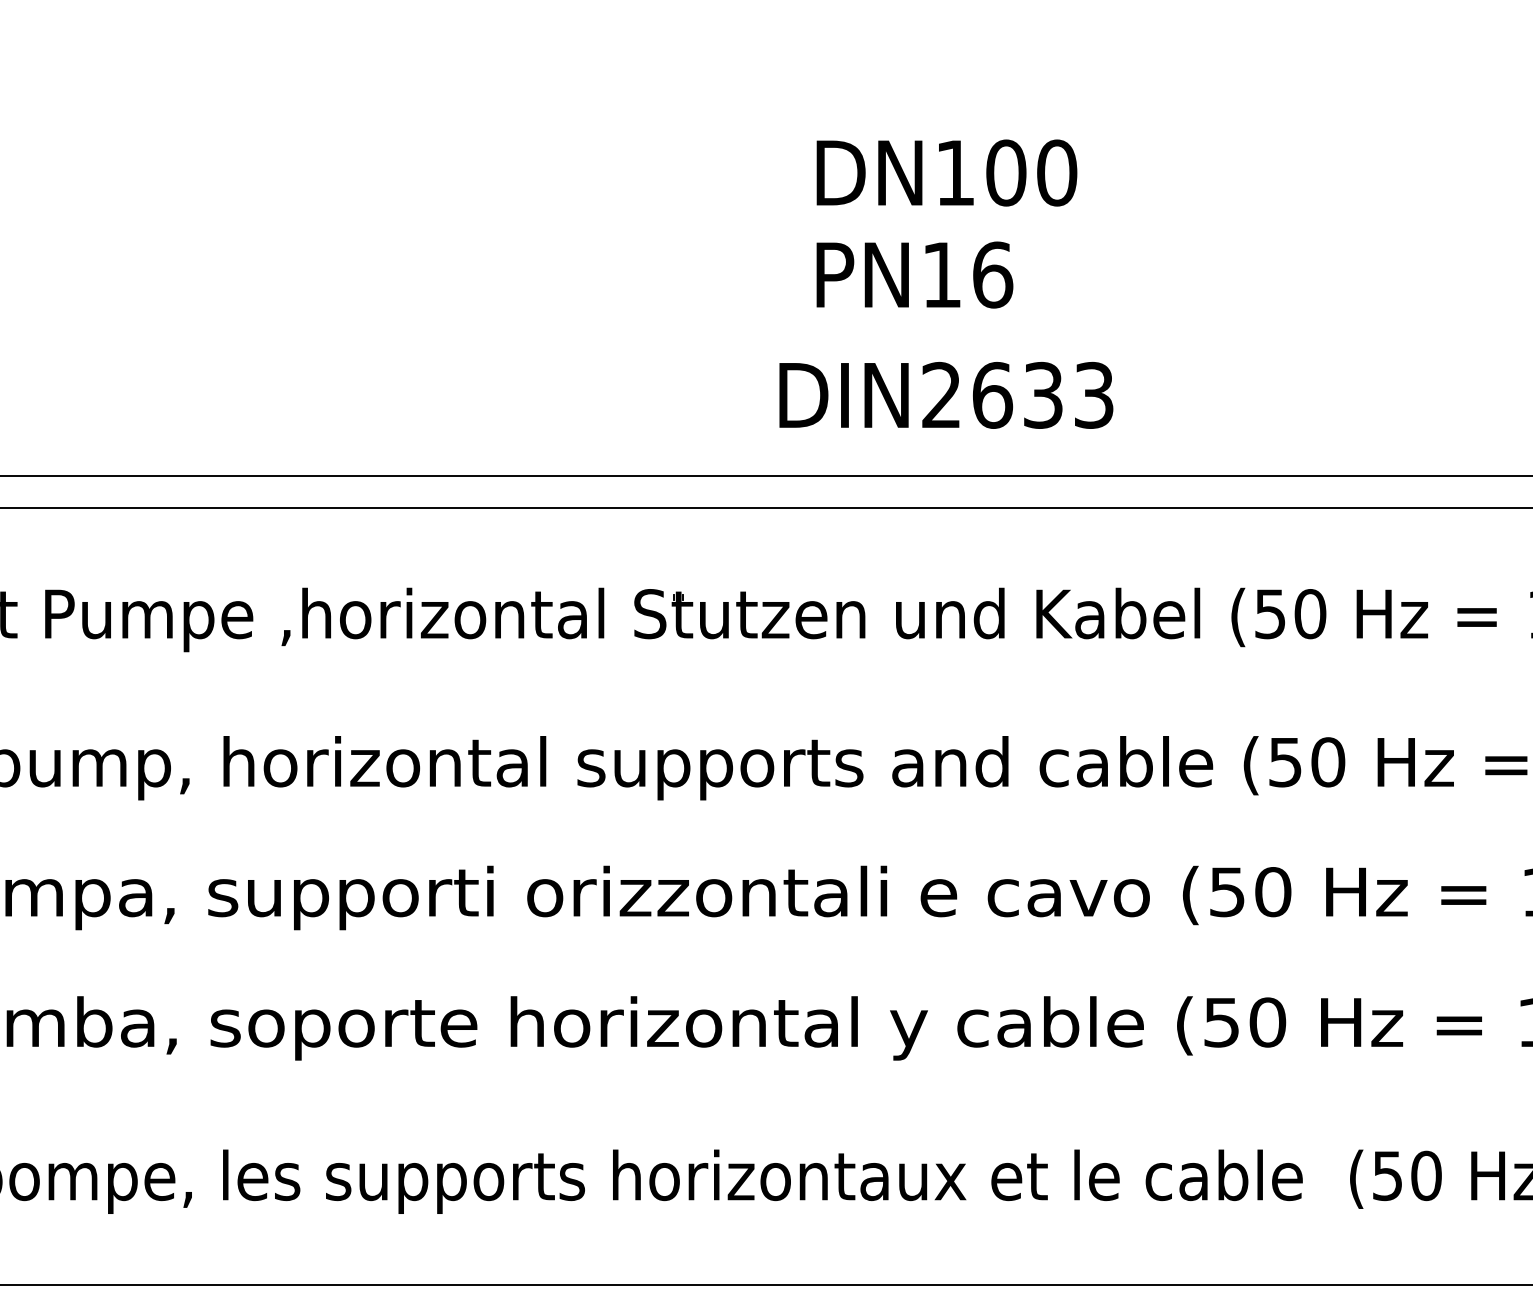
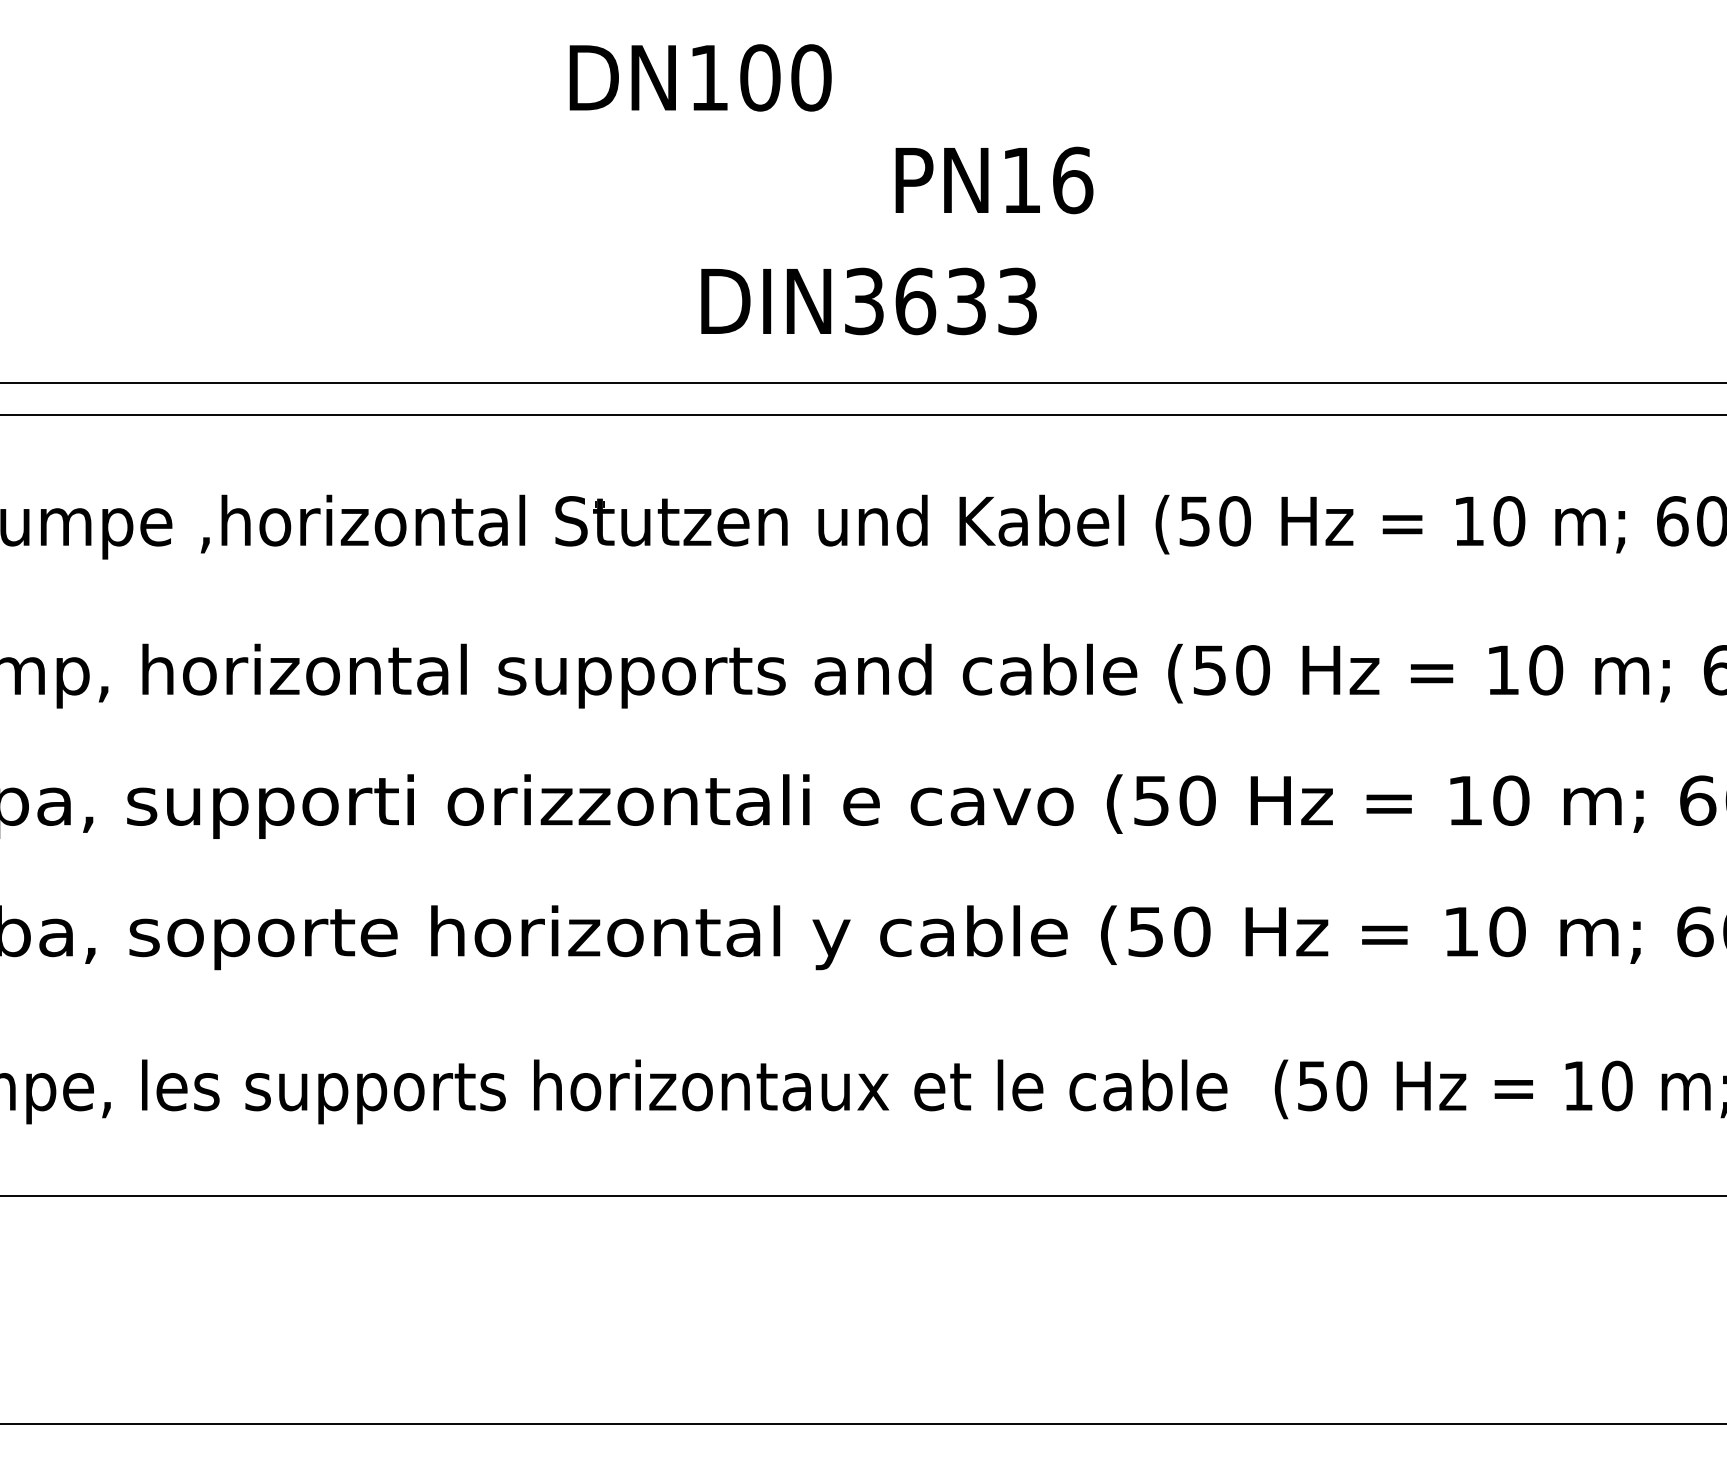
text: (946, 172) -> (700, 77), moved
text: (914, 275) -> (994, 180), moved
text: (941, 395) -> (864, 301), DIN2633 -> DIN3633

